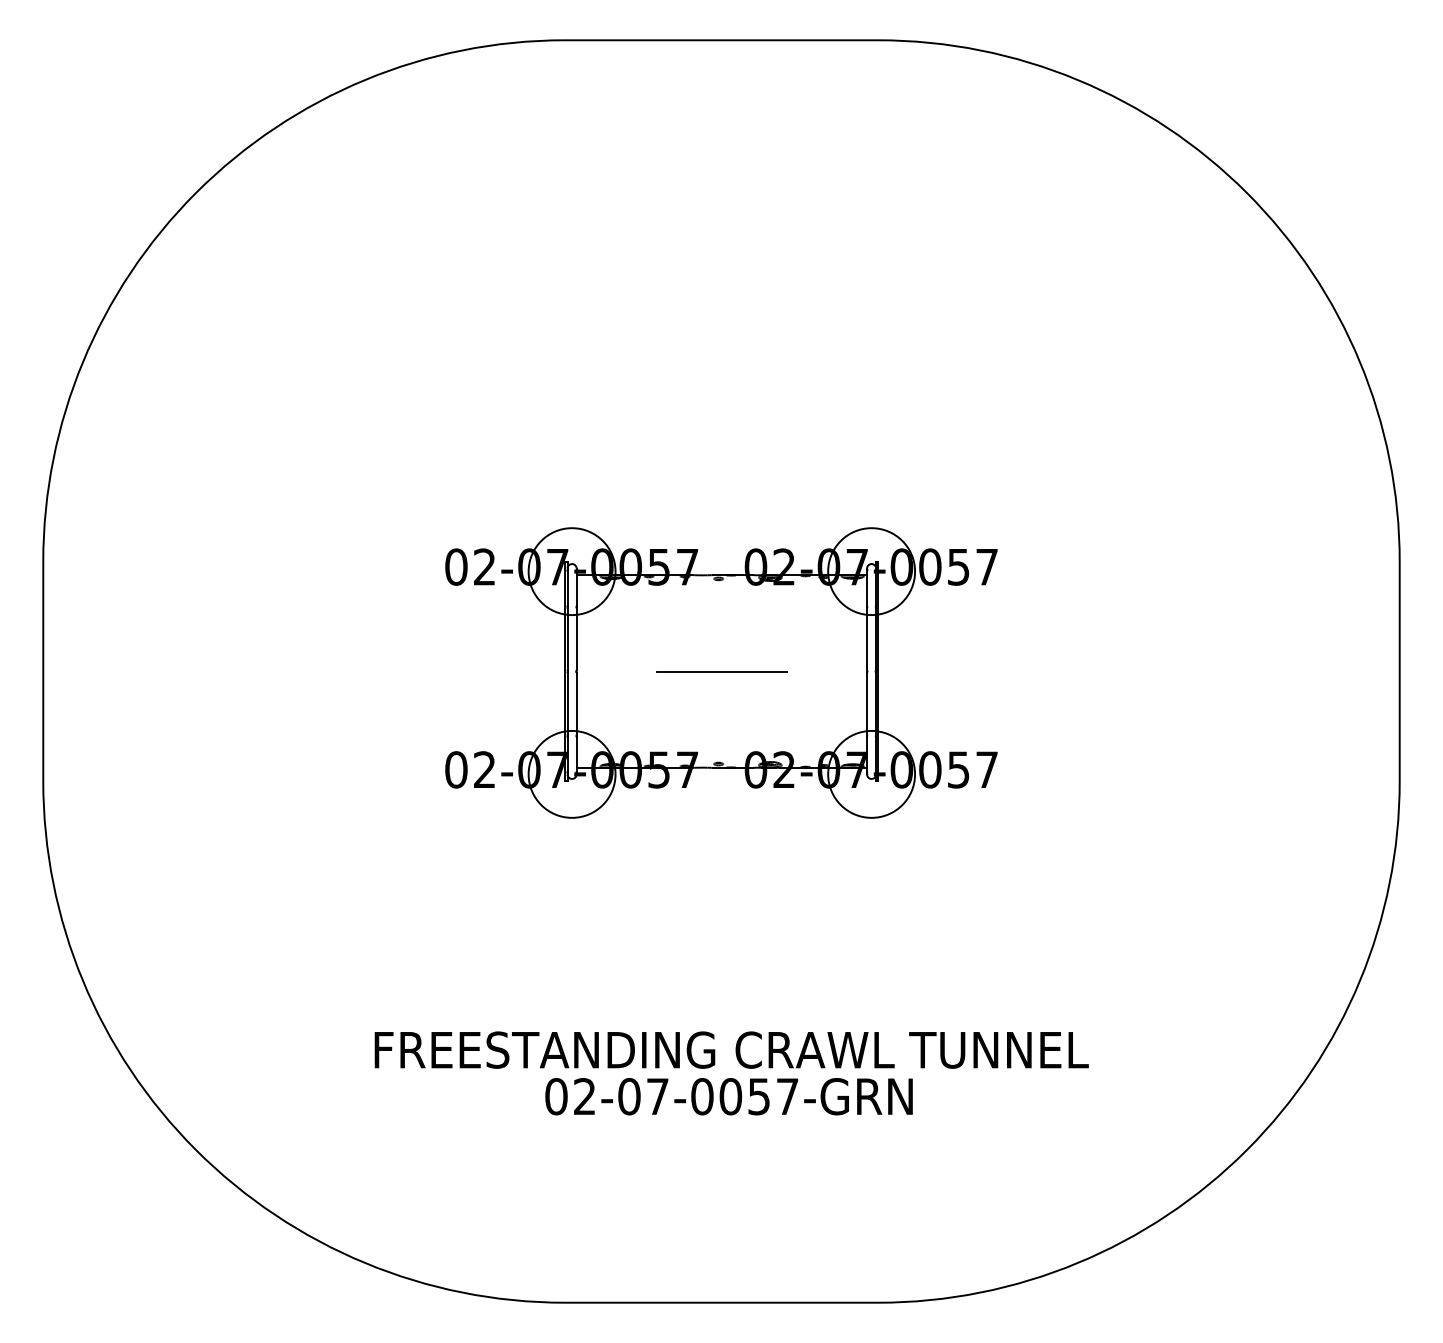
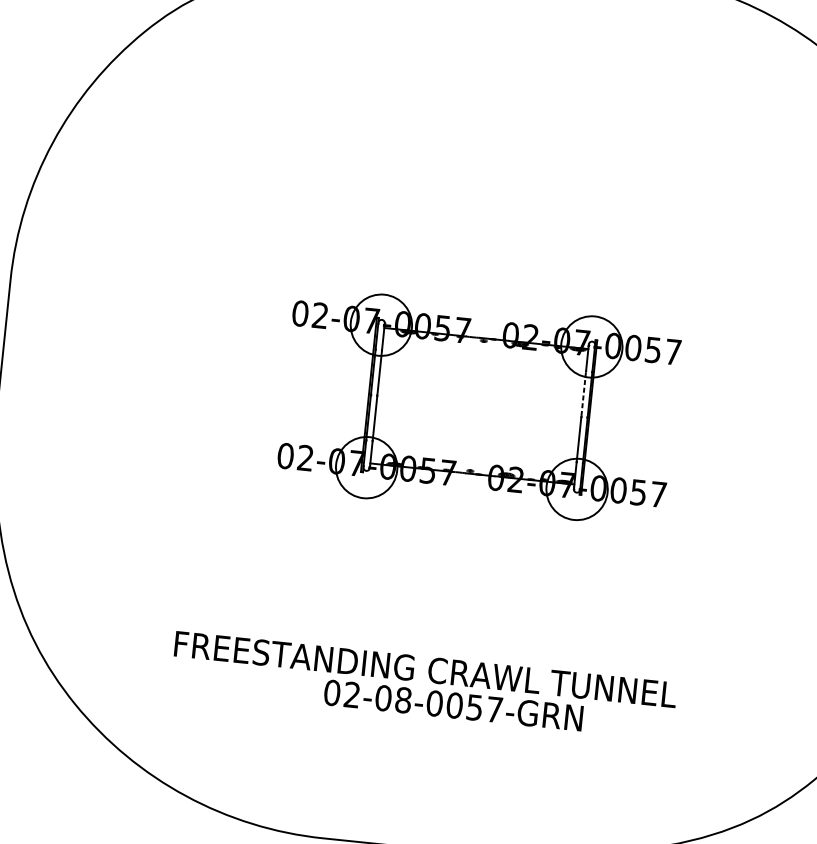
line: (867, 639) -> (584, 394), solid -> dashed
line: (721, 671) -> (479, 406), removed
text: (731, 1049) -> (425, 669), moved
text: (657, 1096) -> (403, 700), 02-07-0057-GRN -> 02-08-0057-GRN

